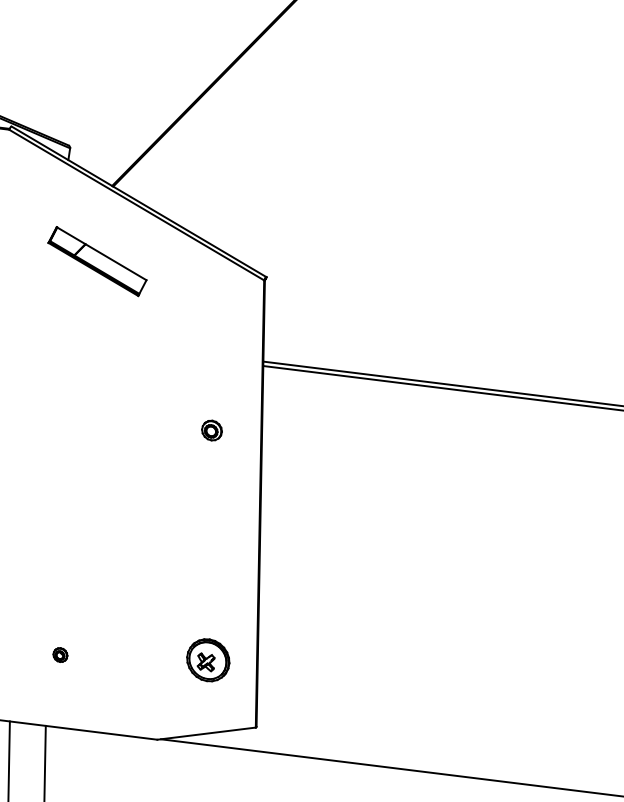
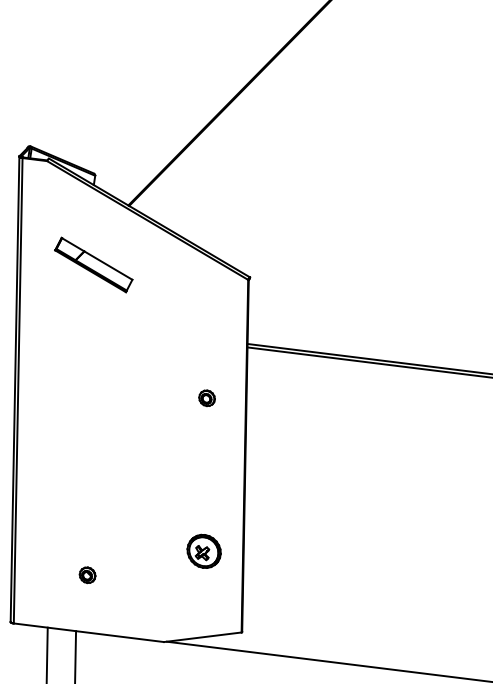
part: (97, 260) -> (93, 264), moved
part: (60, 655) -> (87, 575), size x1.43
part: (207, 659) -> (203, 550), moved

